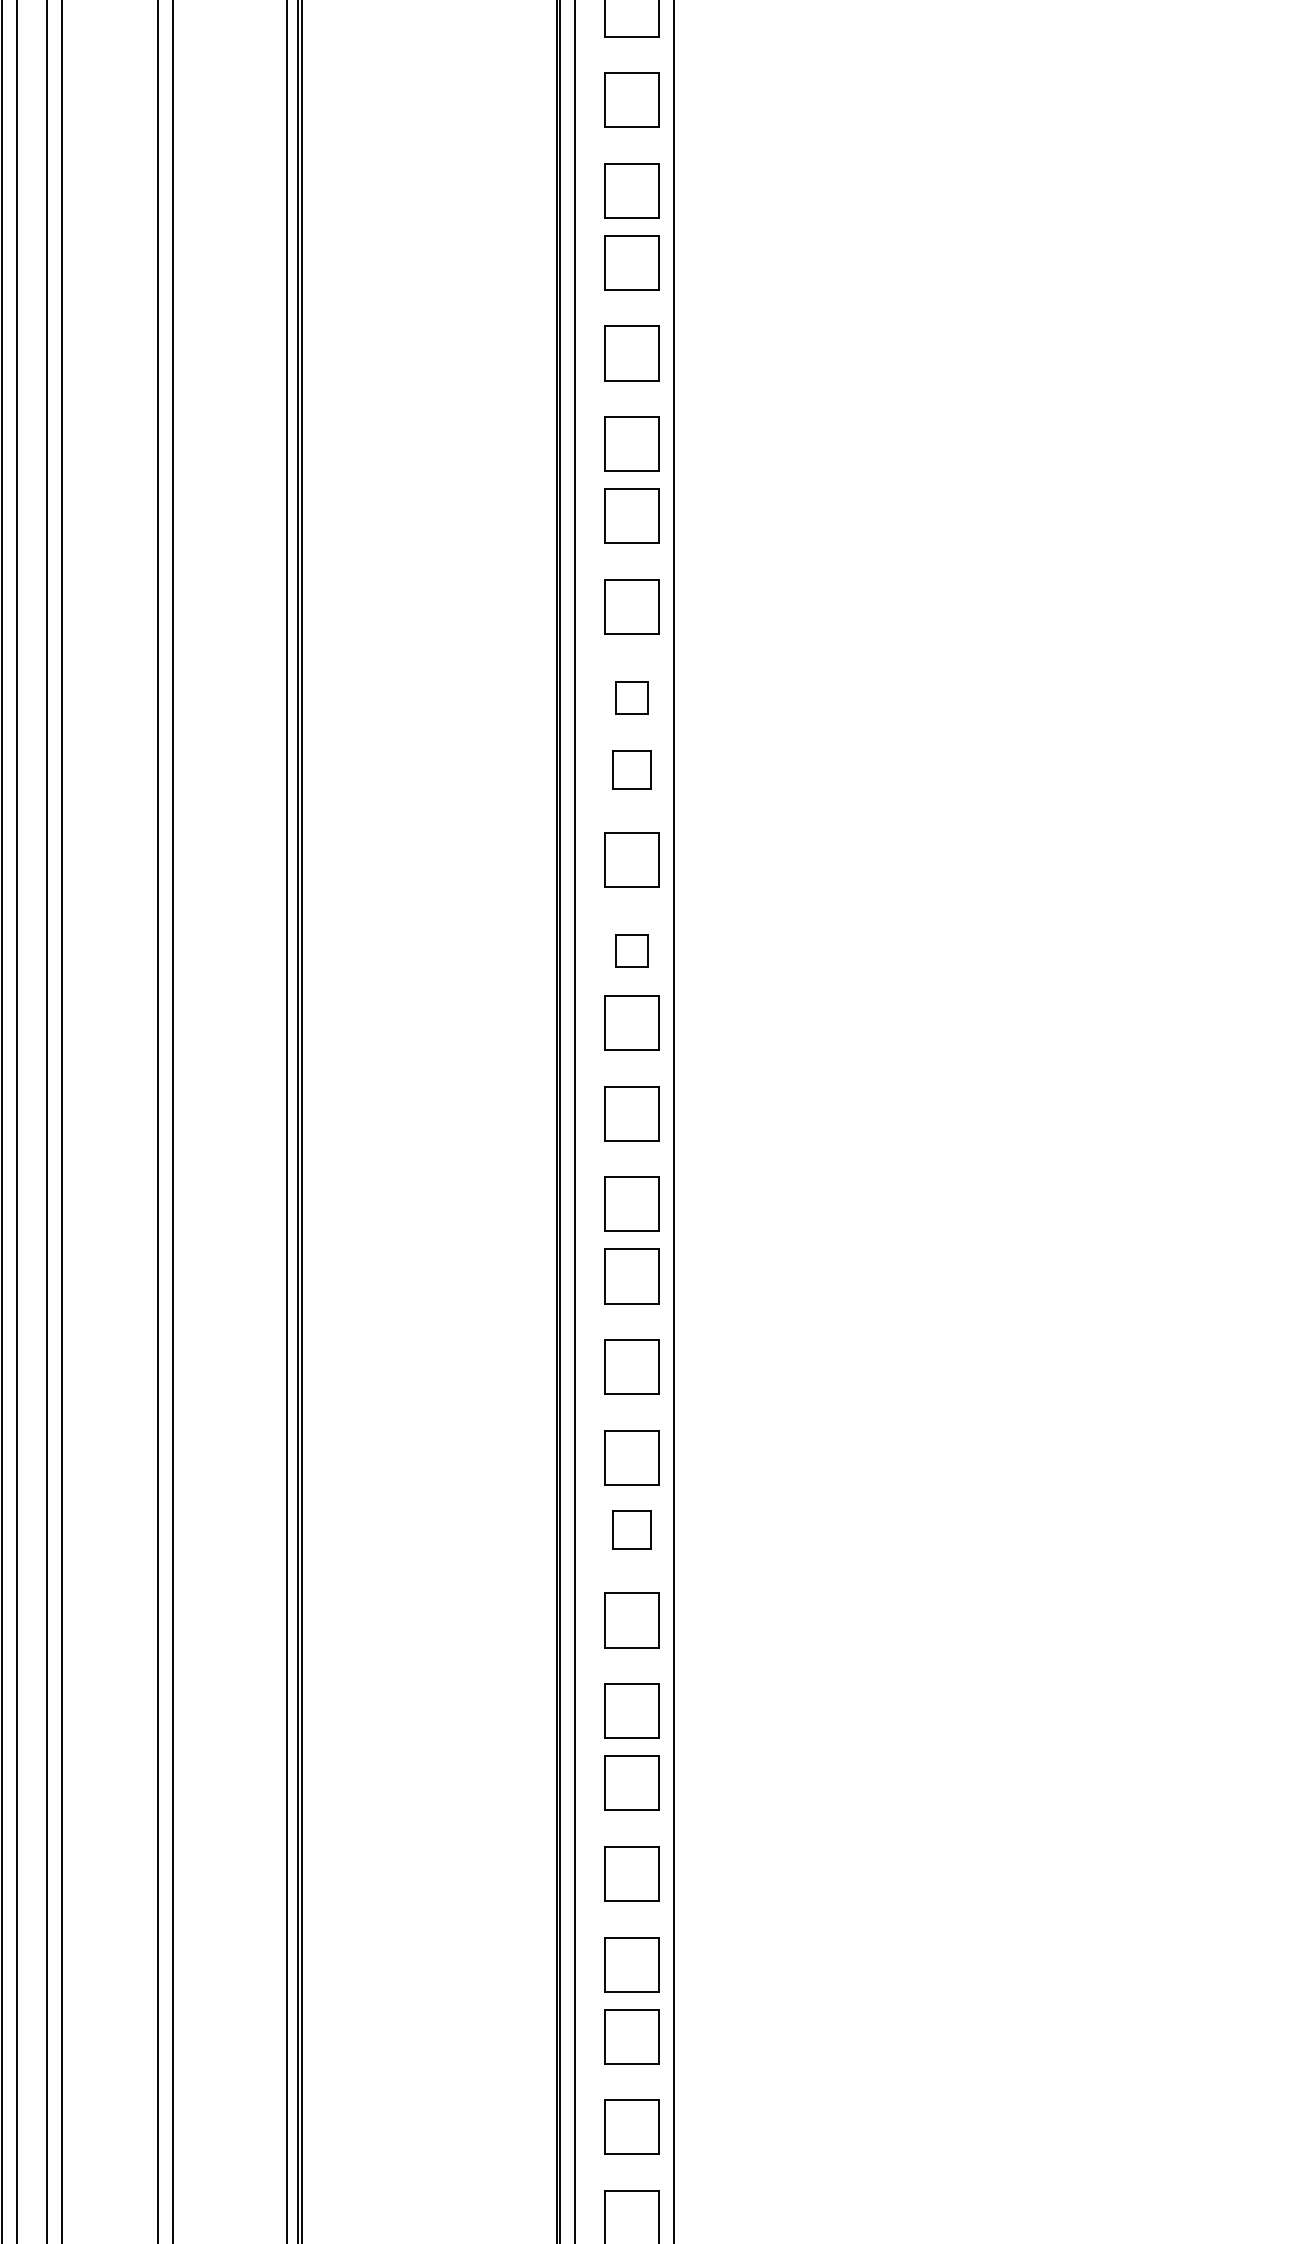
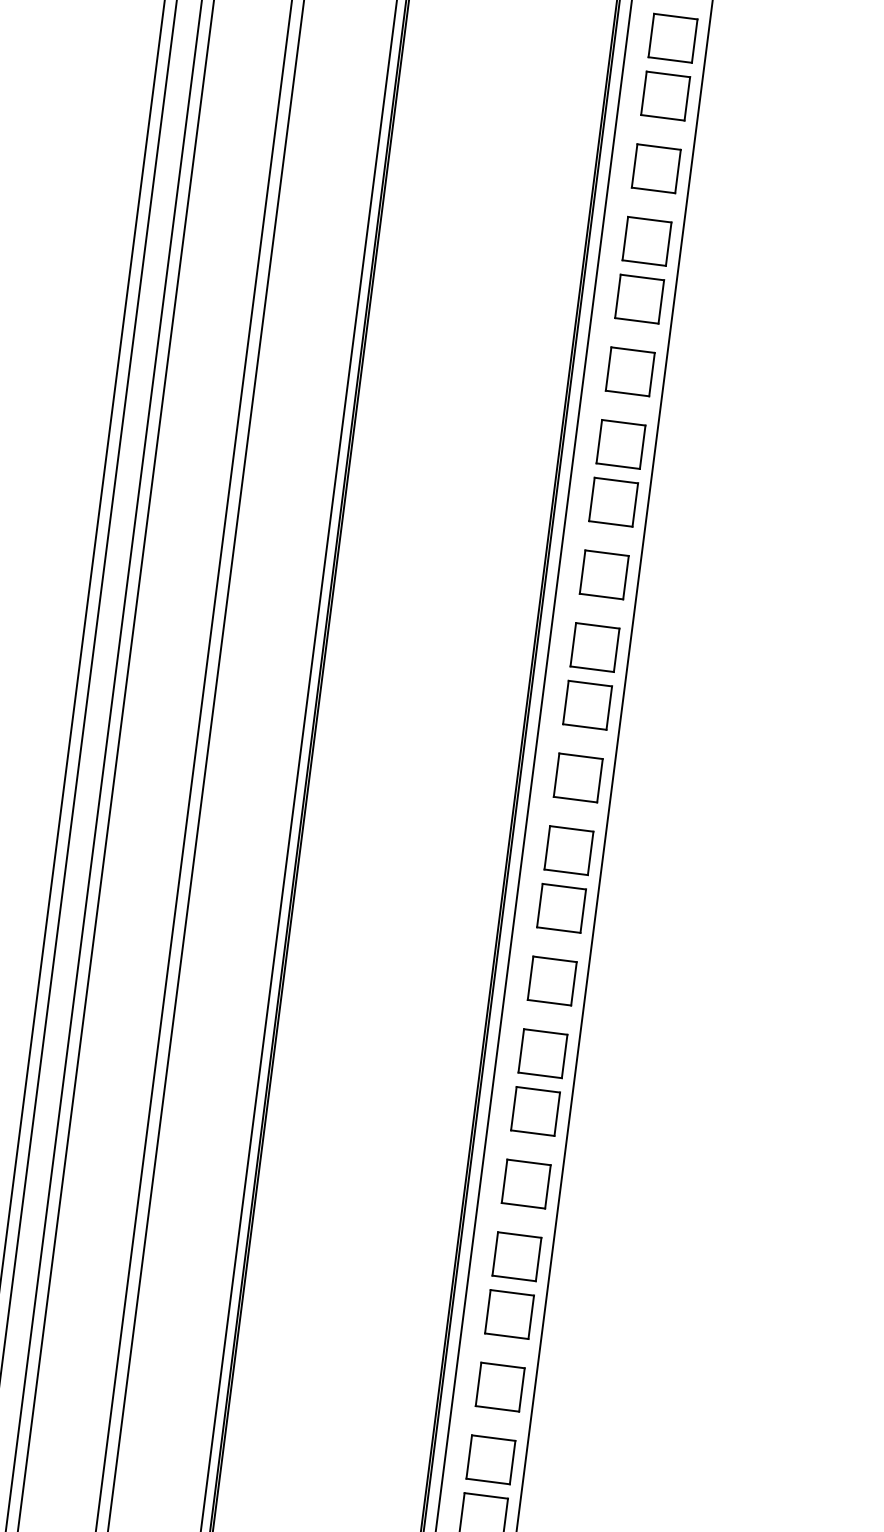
part: (631, 697) -> (594, 647), size x1.67
part: (631, 769) -> (587, 705), size x1.43
part: (631, 950) -> (568, 850), size x1.67
part: (631, 1529) -> (509, 1314), size x1.43

